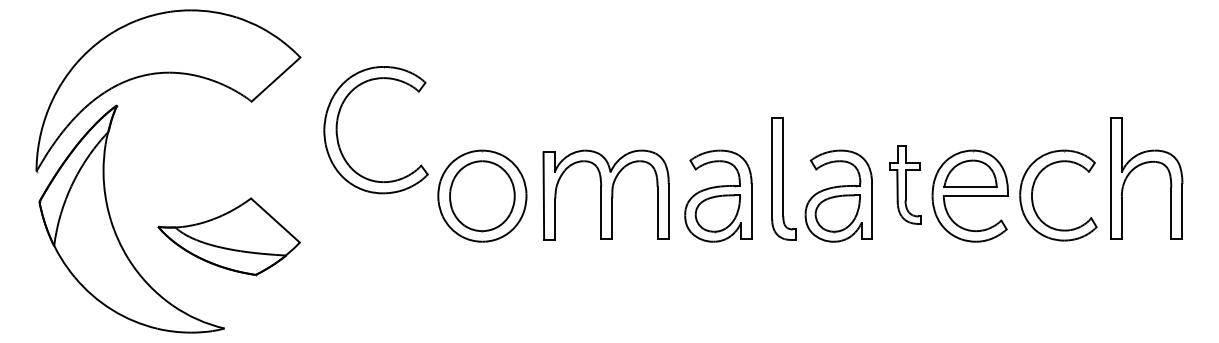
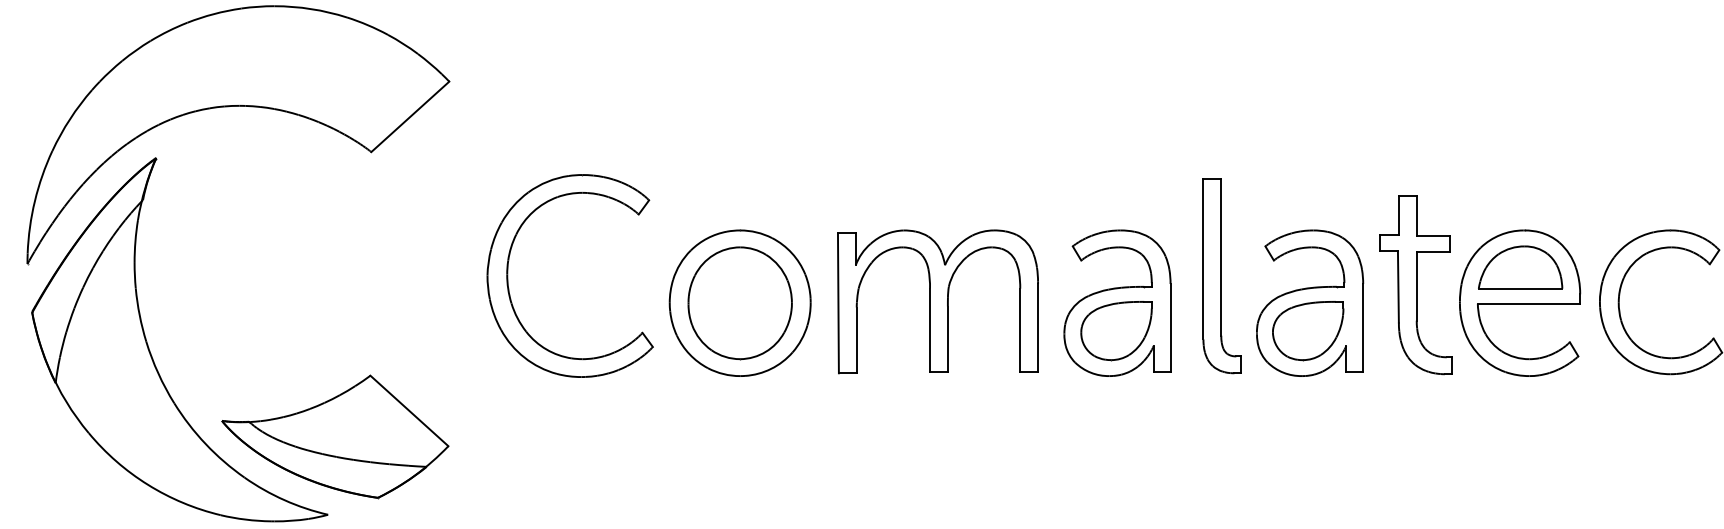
part: (338, 136) -> (510, 286), moved
part: (905, 184) -> (1416, 284), size x1.43
part: (228, 236) -> (334, 436), moved

